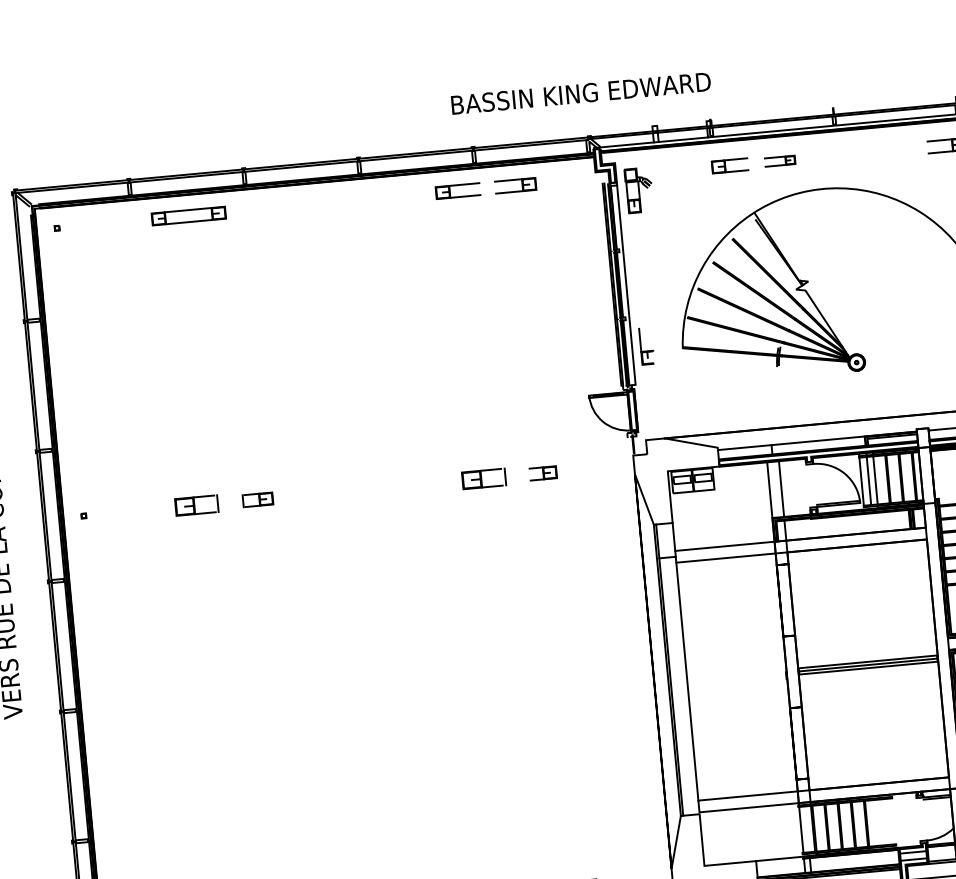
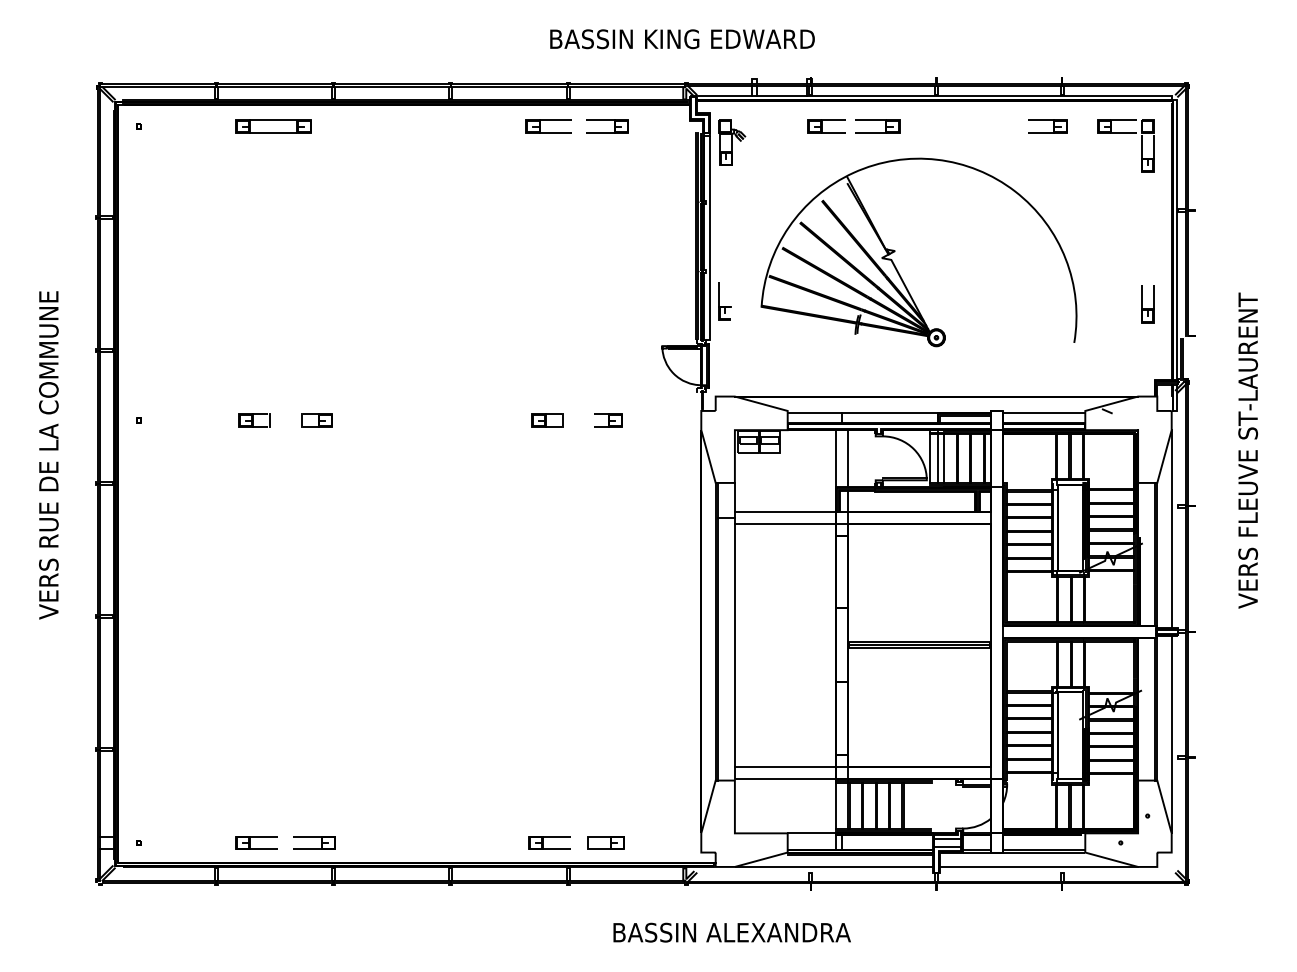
part: (779, 161) -> (877, 126), size x1.43
part: (483, 478) -> (547, 420), size x0.71
part: (196, 505) -> (254, 420), size x0.71

